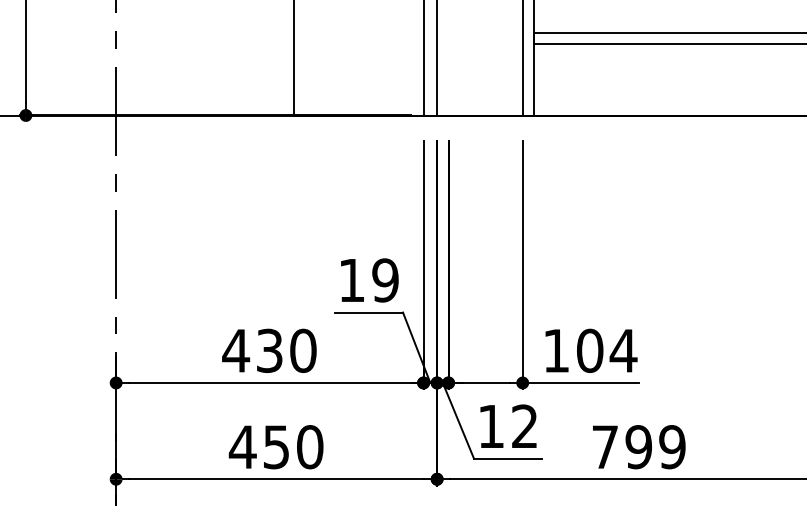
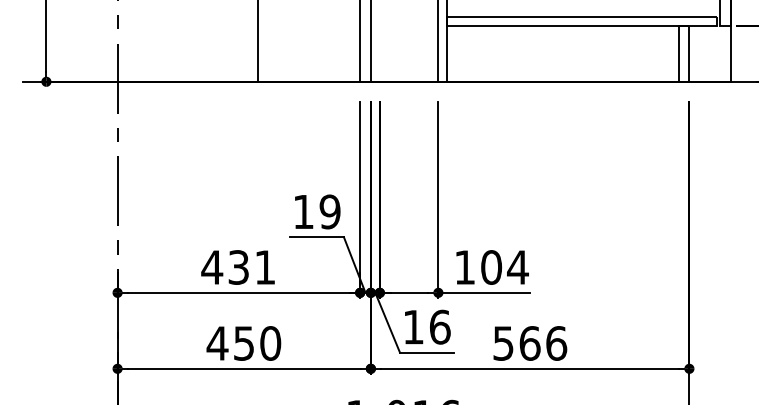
text: (303, 350) -> (265, 267), 430 -> 431
text: (525, 425) -> (440, 326), 12 -> 16
text: (639, 447) -> (530, 343), 799 -> 566

